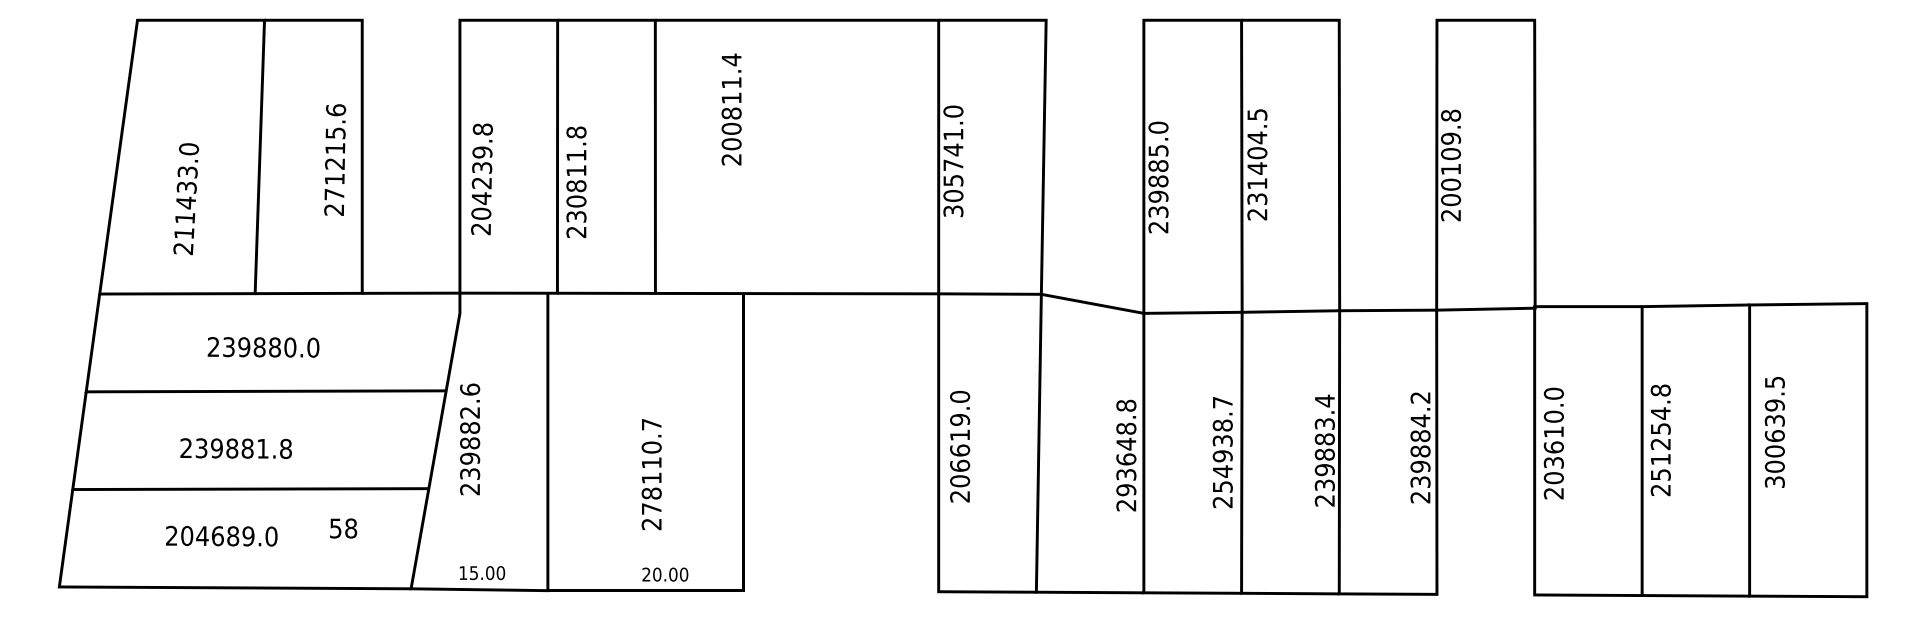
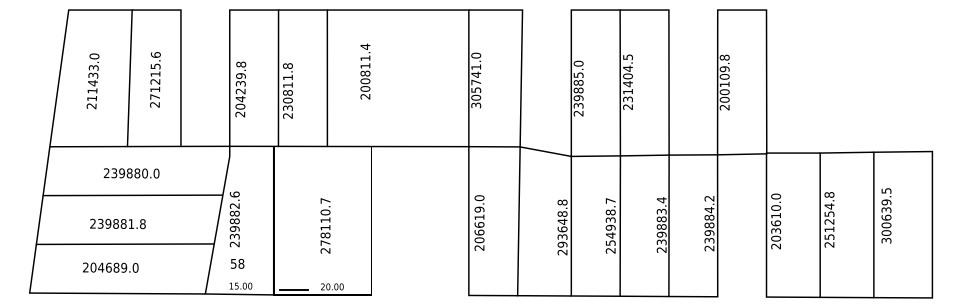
text: (731, 109) -> (365, 71), moved
text: (335, 159) -> (155, 79), moved
text: (185, 199) -> (92, 81), moved
text: (651, 473) -> (325, 225), moved
text: (343, 527) -> (237, 263), moved
line: (587, 579) -> (293, 289), added

